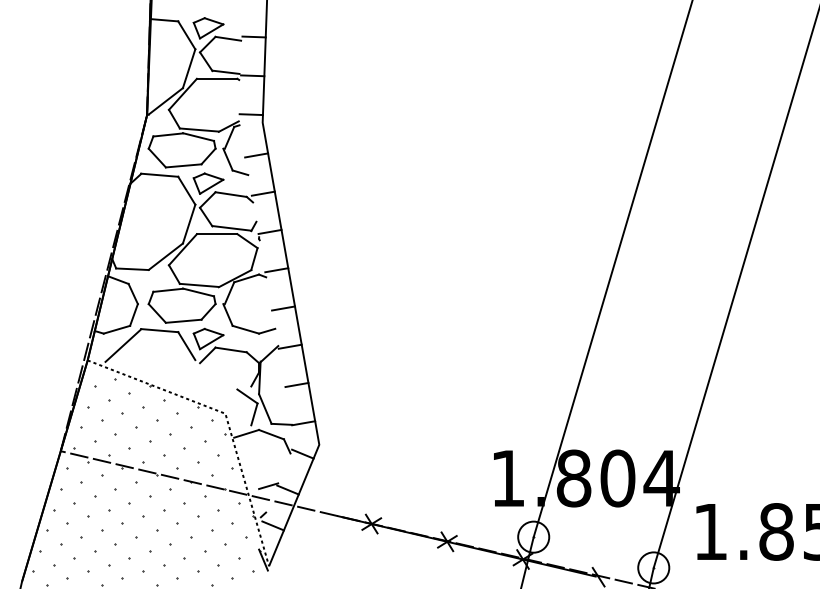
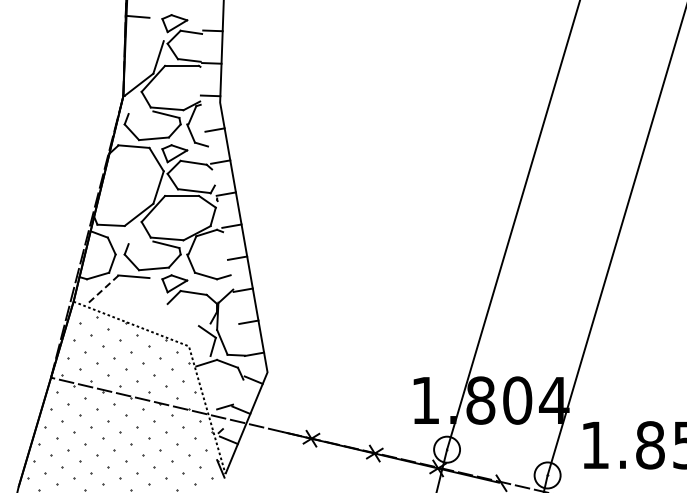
line: (186, 35) -> (156, 29), removed
line: (167, 134) -> (140, 112), removed
line: (167, 289) -> (140, 242), removed
line: (123, 345) -> (103, 289), solid -> dashed
line: (186, 345) -> (156, 289), removed

